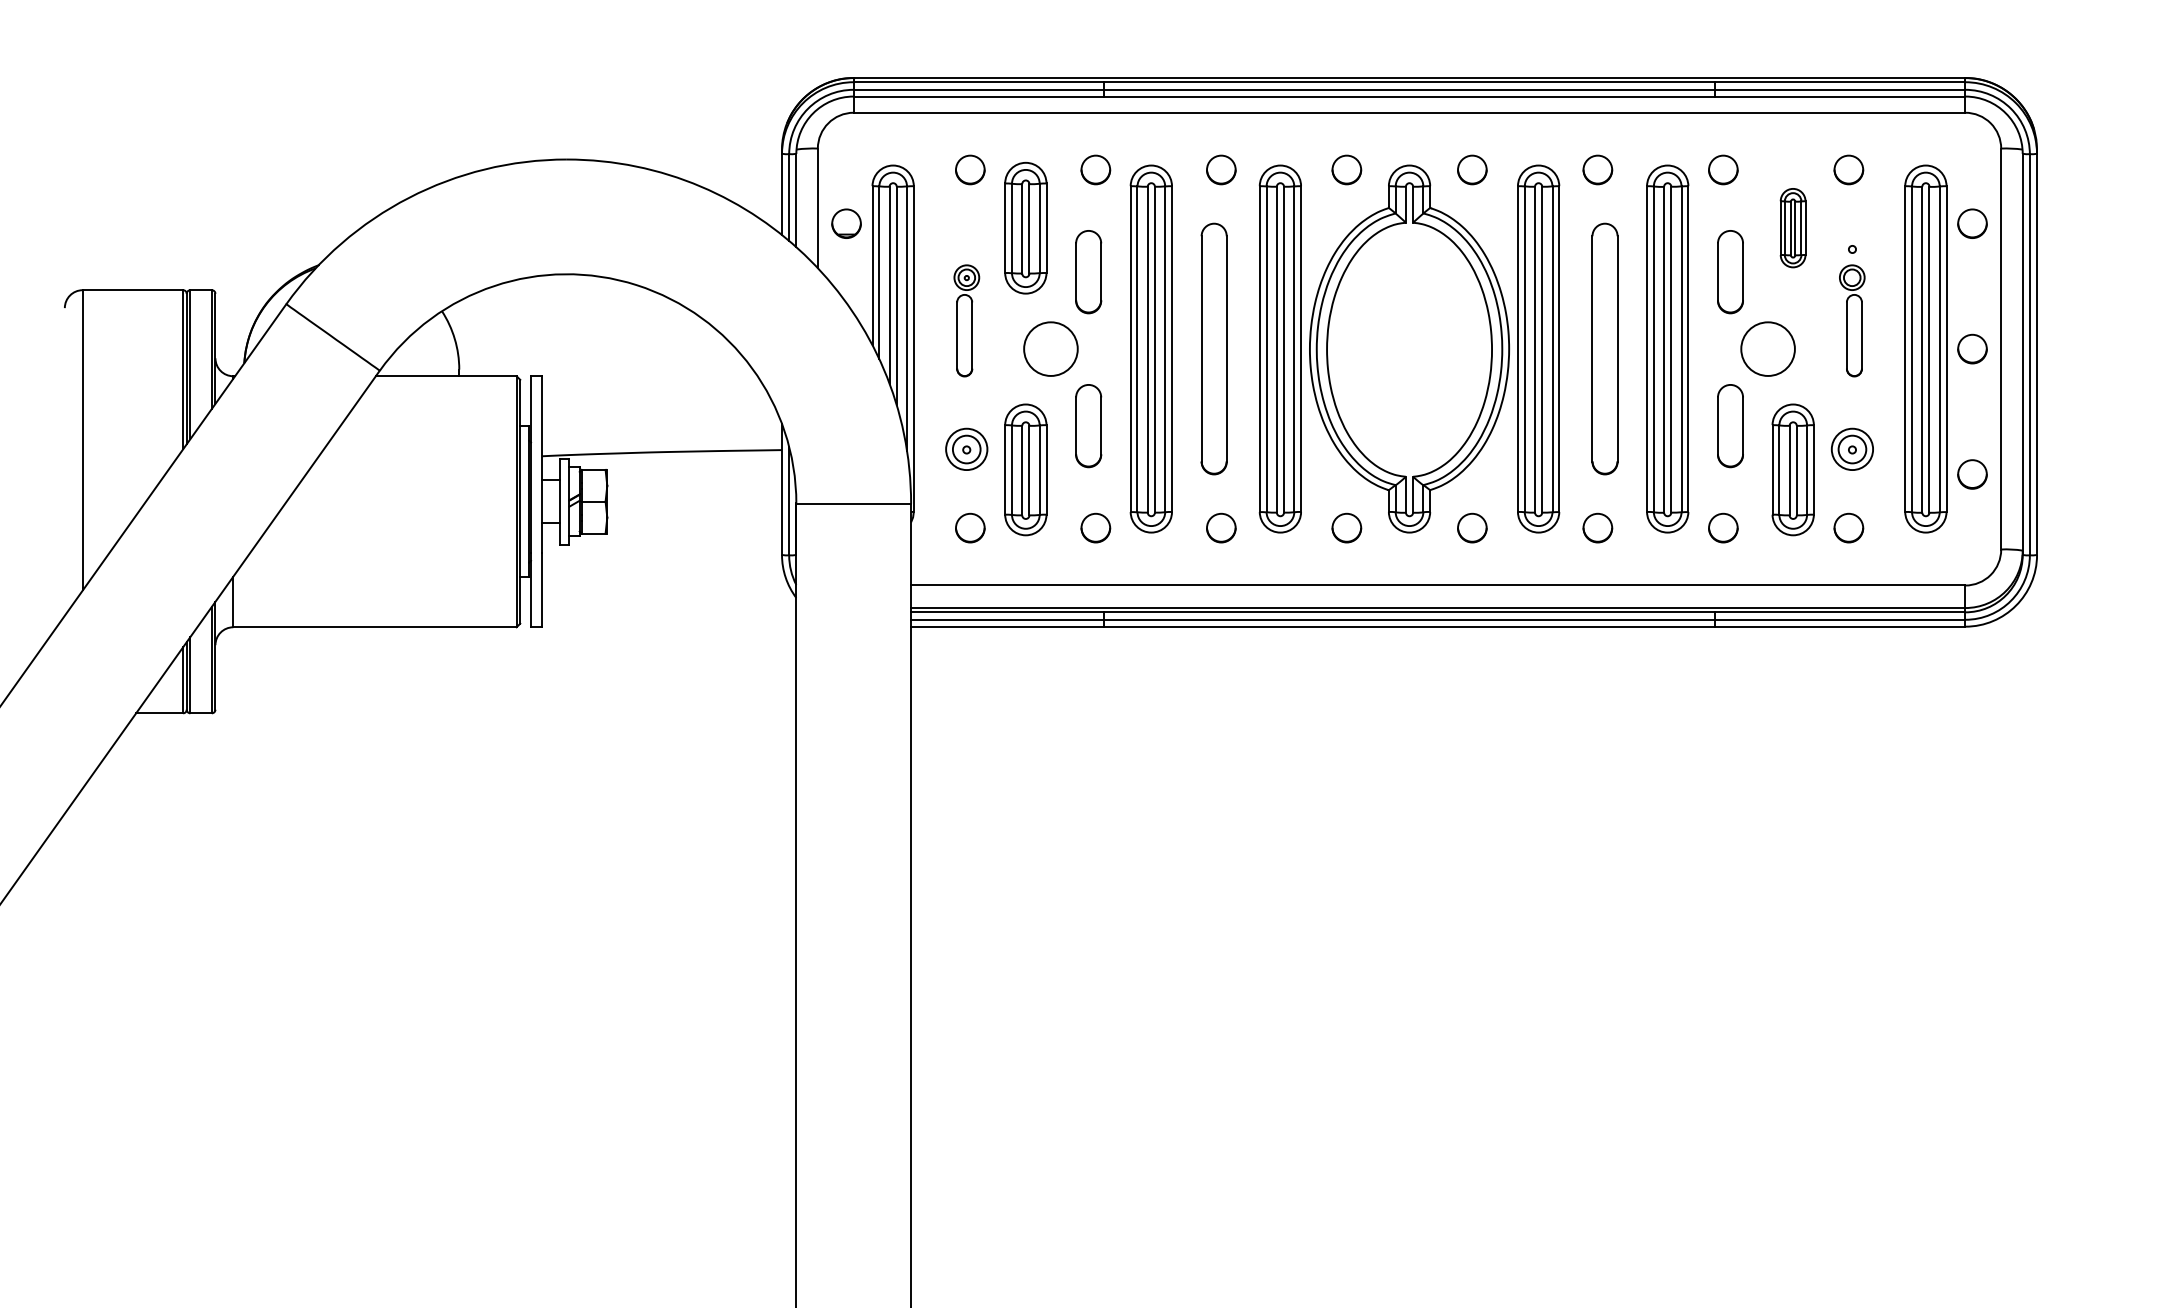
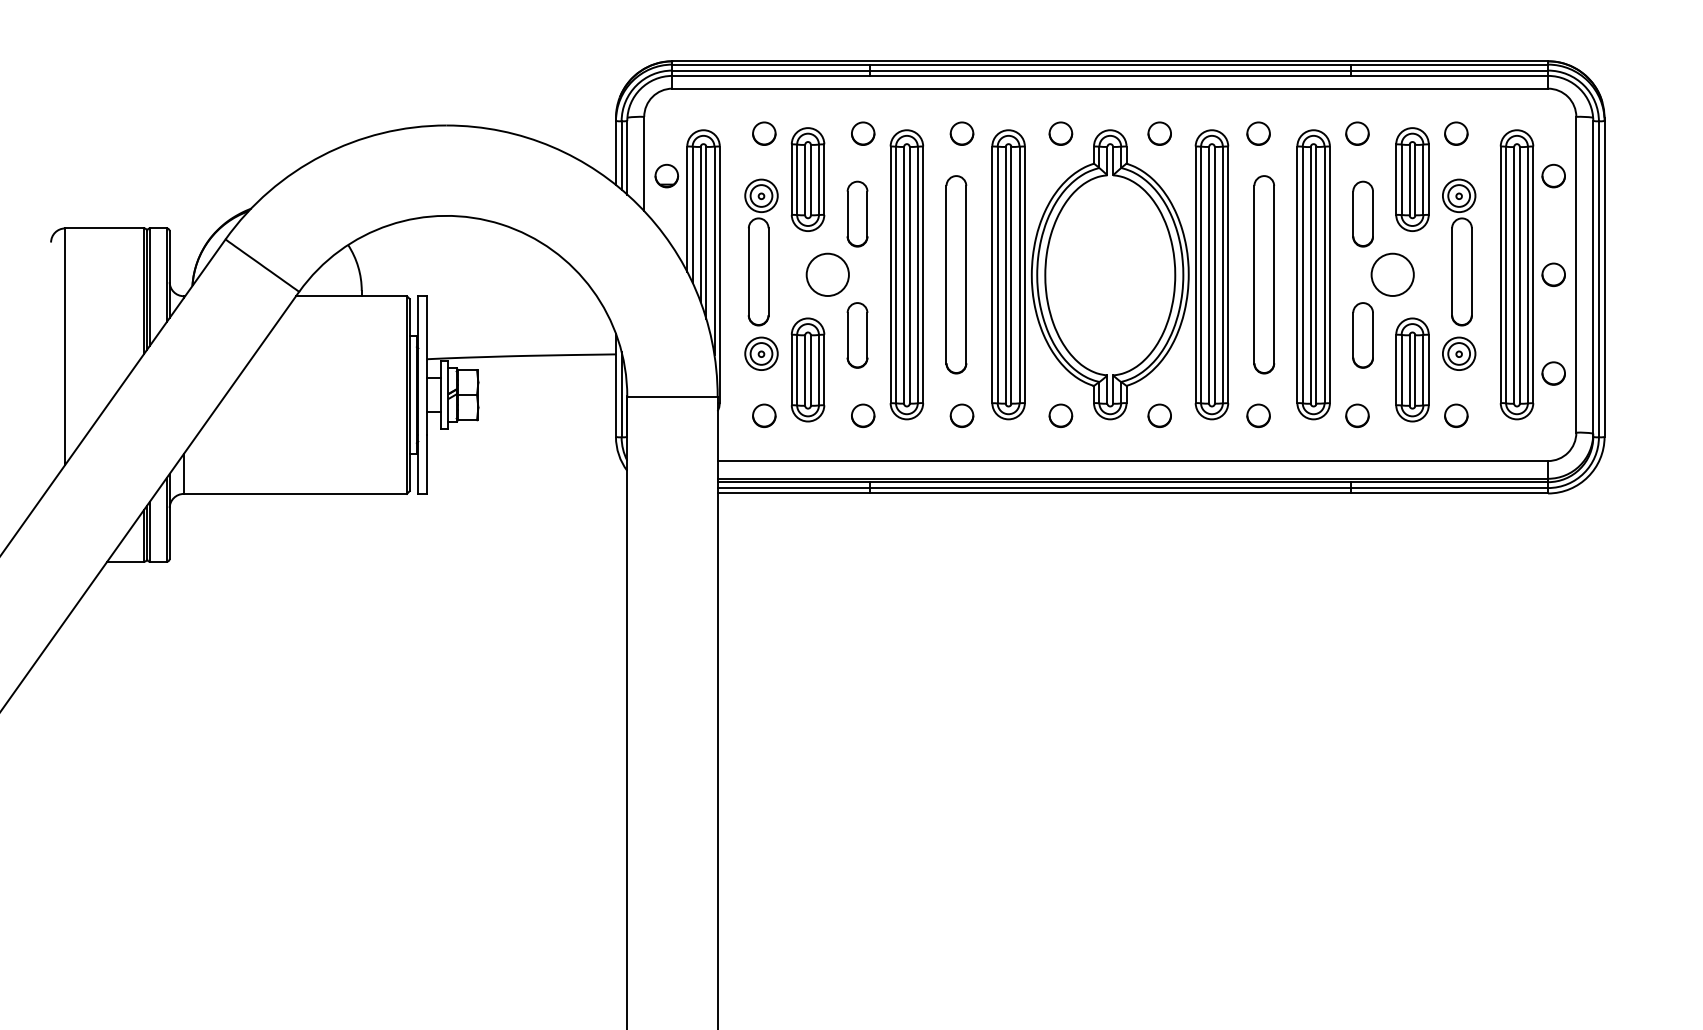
part: (1792, 227) -> (1411, 179), size x1.67
part: (966, 320) -> (761, 252), size x1.67
part: (1851, 320) -> (1458, 252), size x1.67

